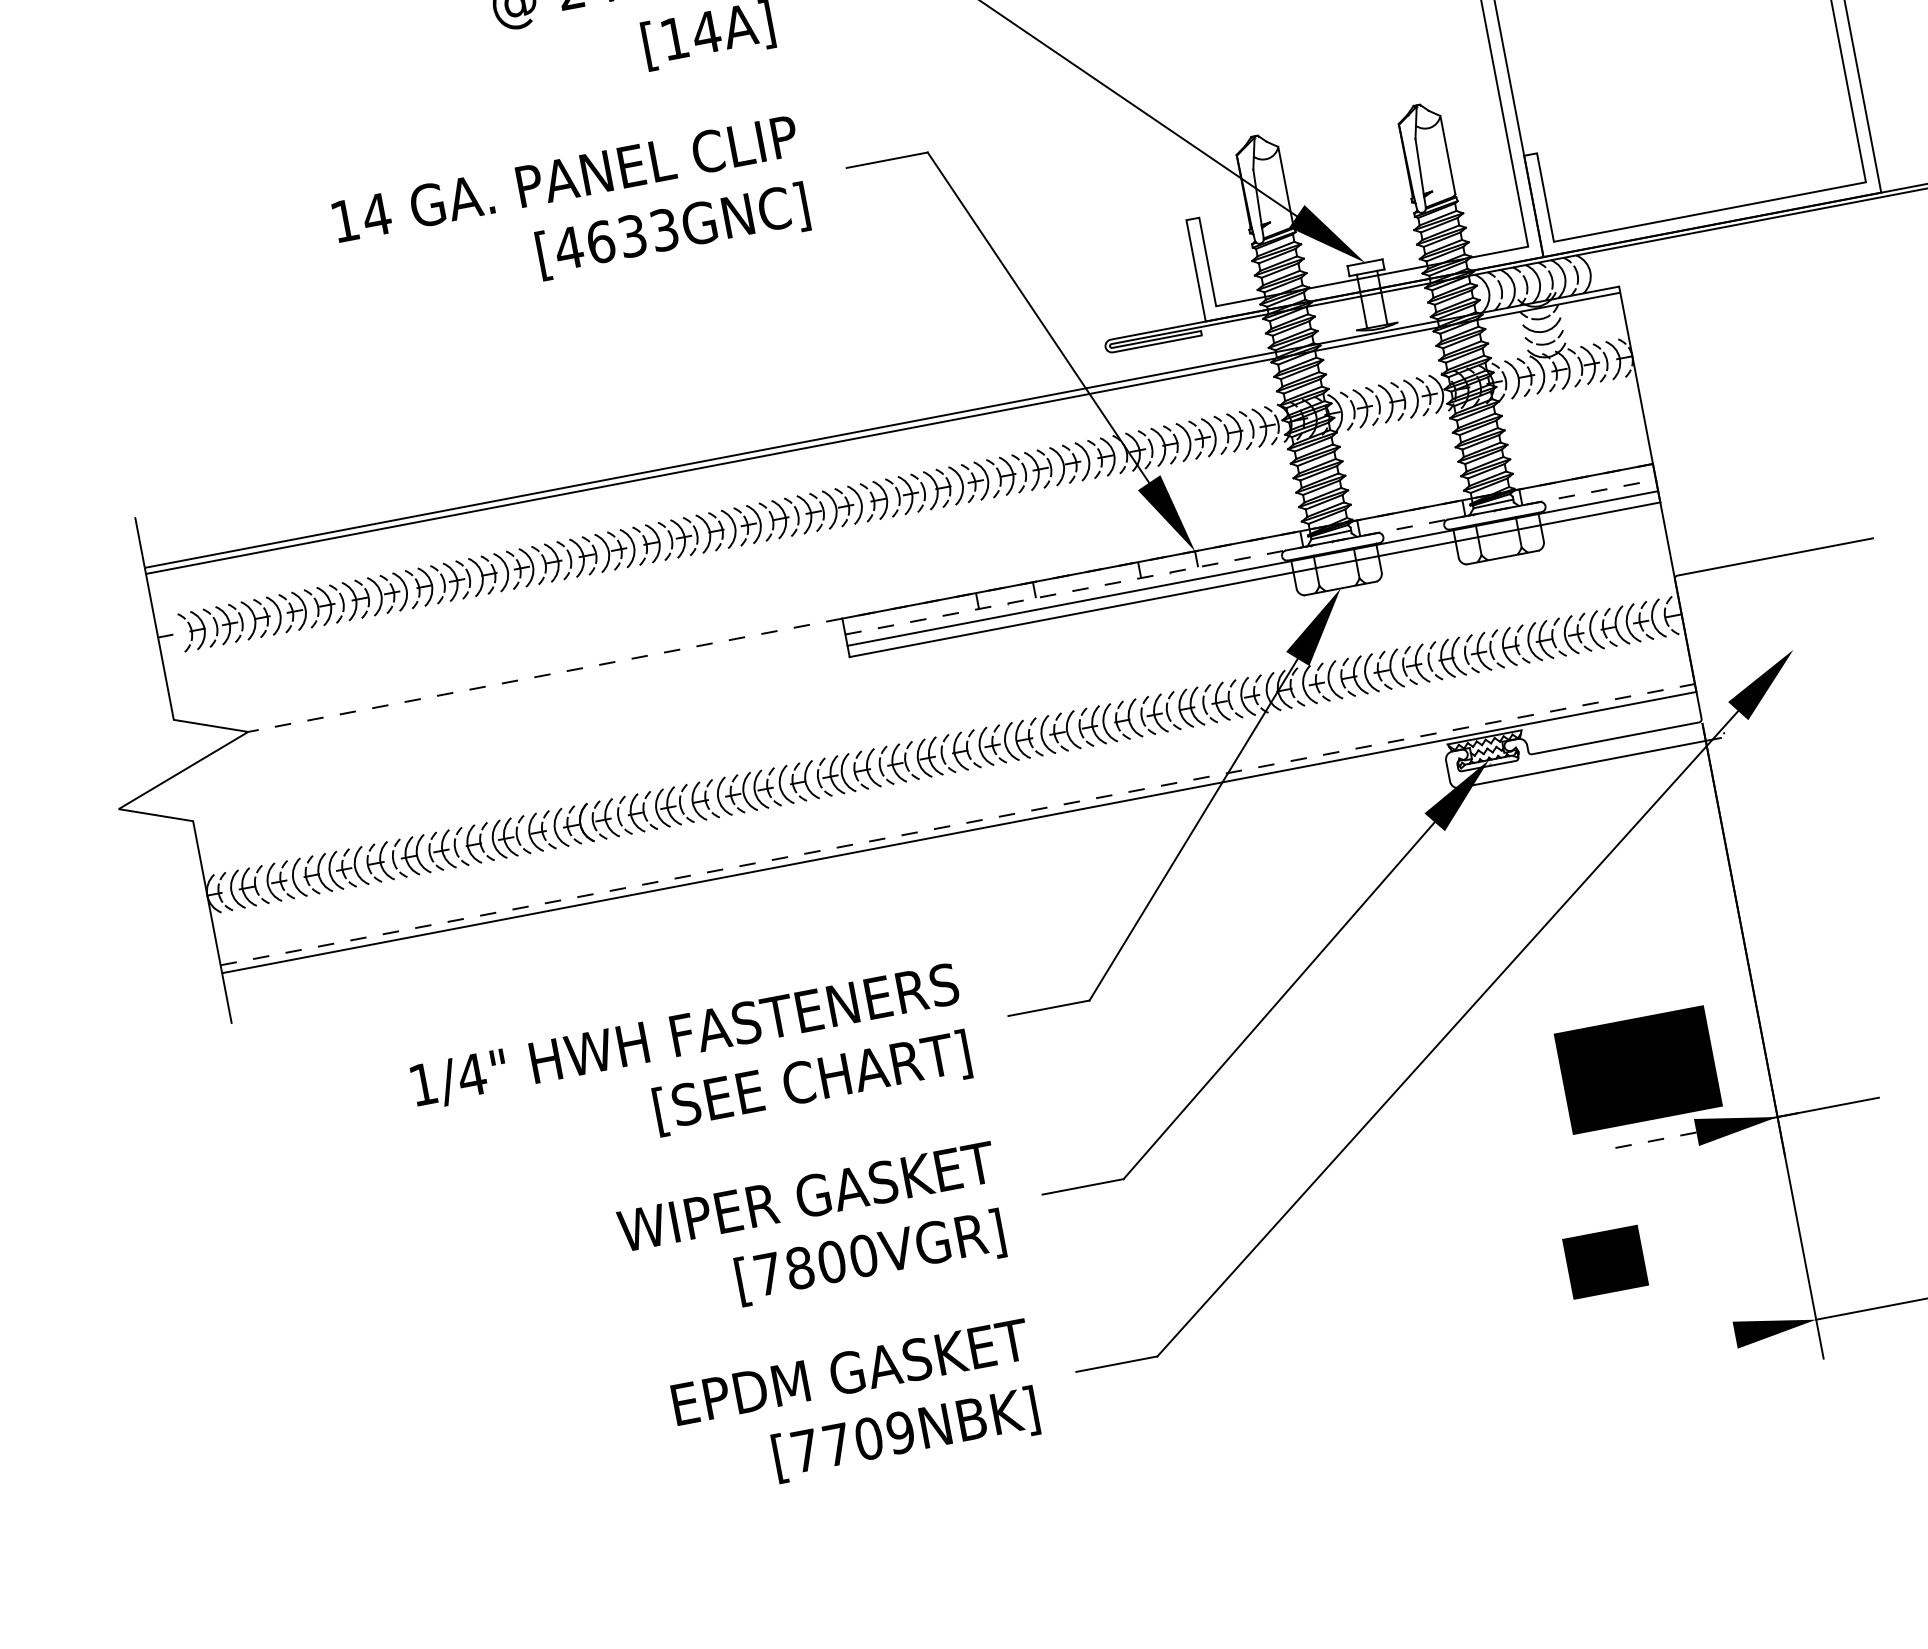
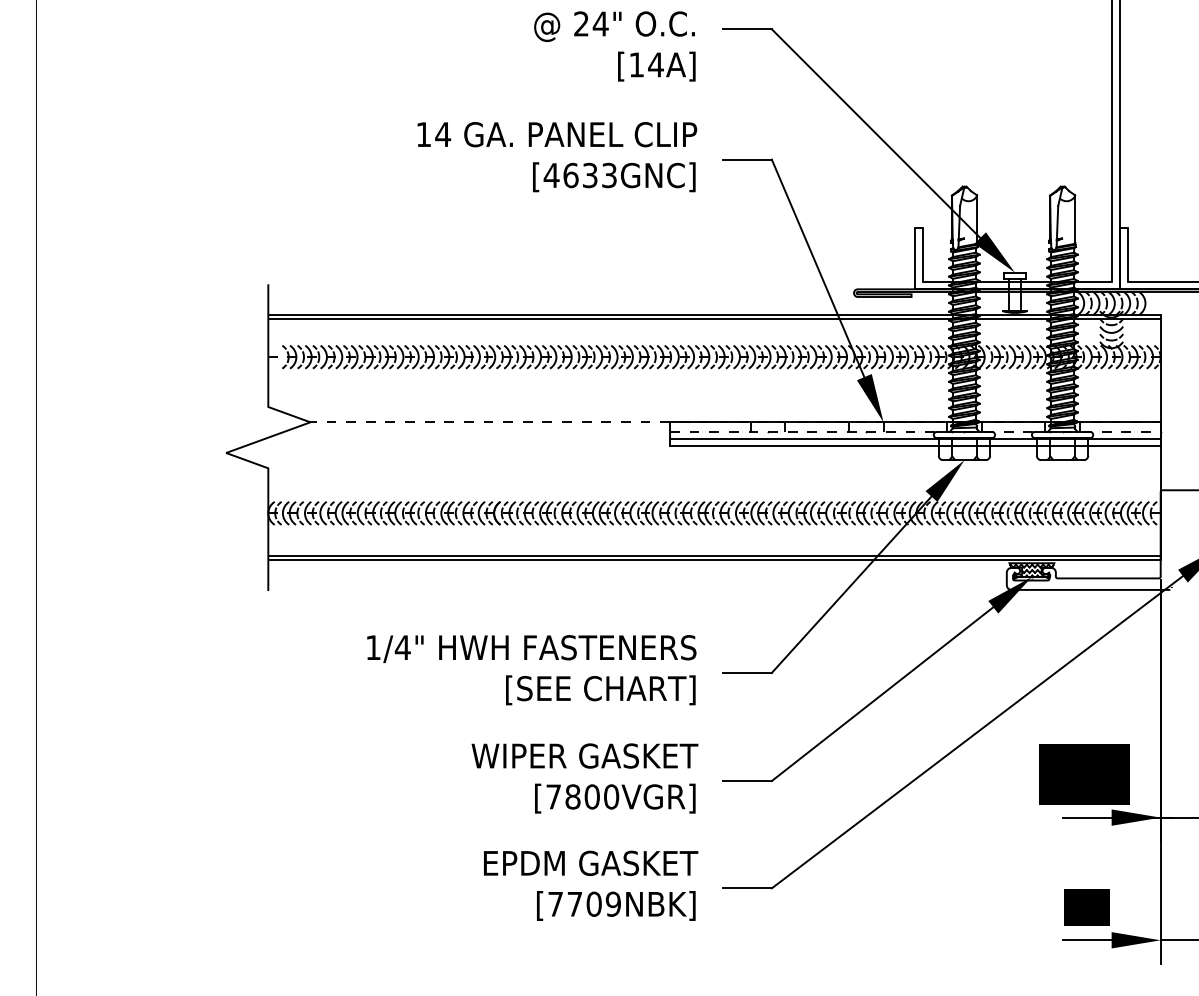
line: (959, 824) -> (715, 555), dashed -> solid
line: (1656, 1139) -> (1087, 817), dashed -> solid
text: (1604, 1262) -> (1086, 907), moved
line: (1693, 1343) -> (1086, 940), added

